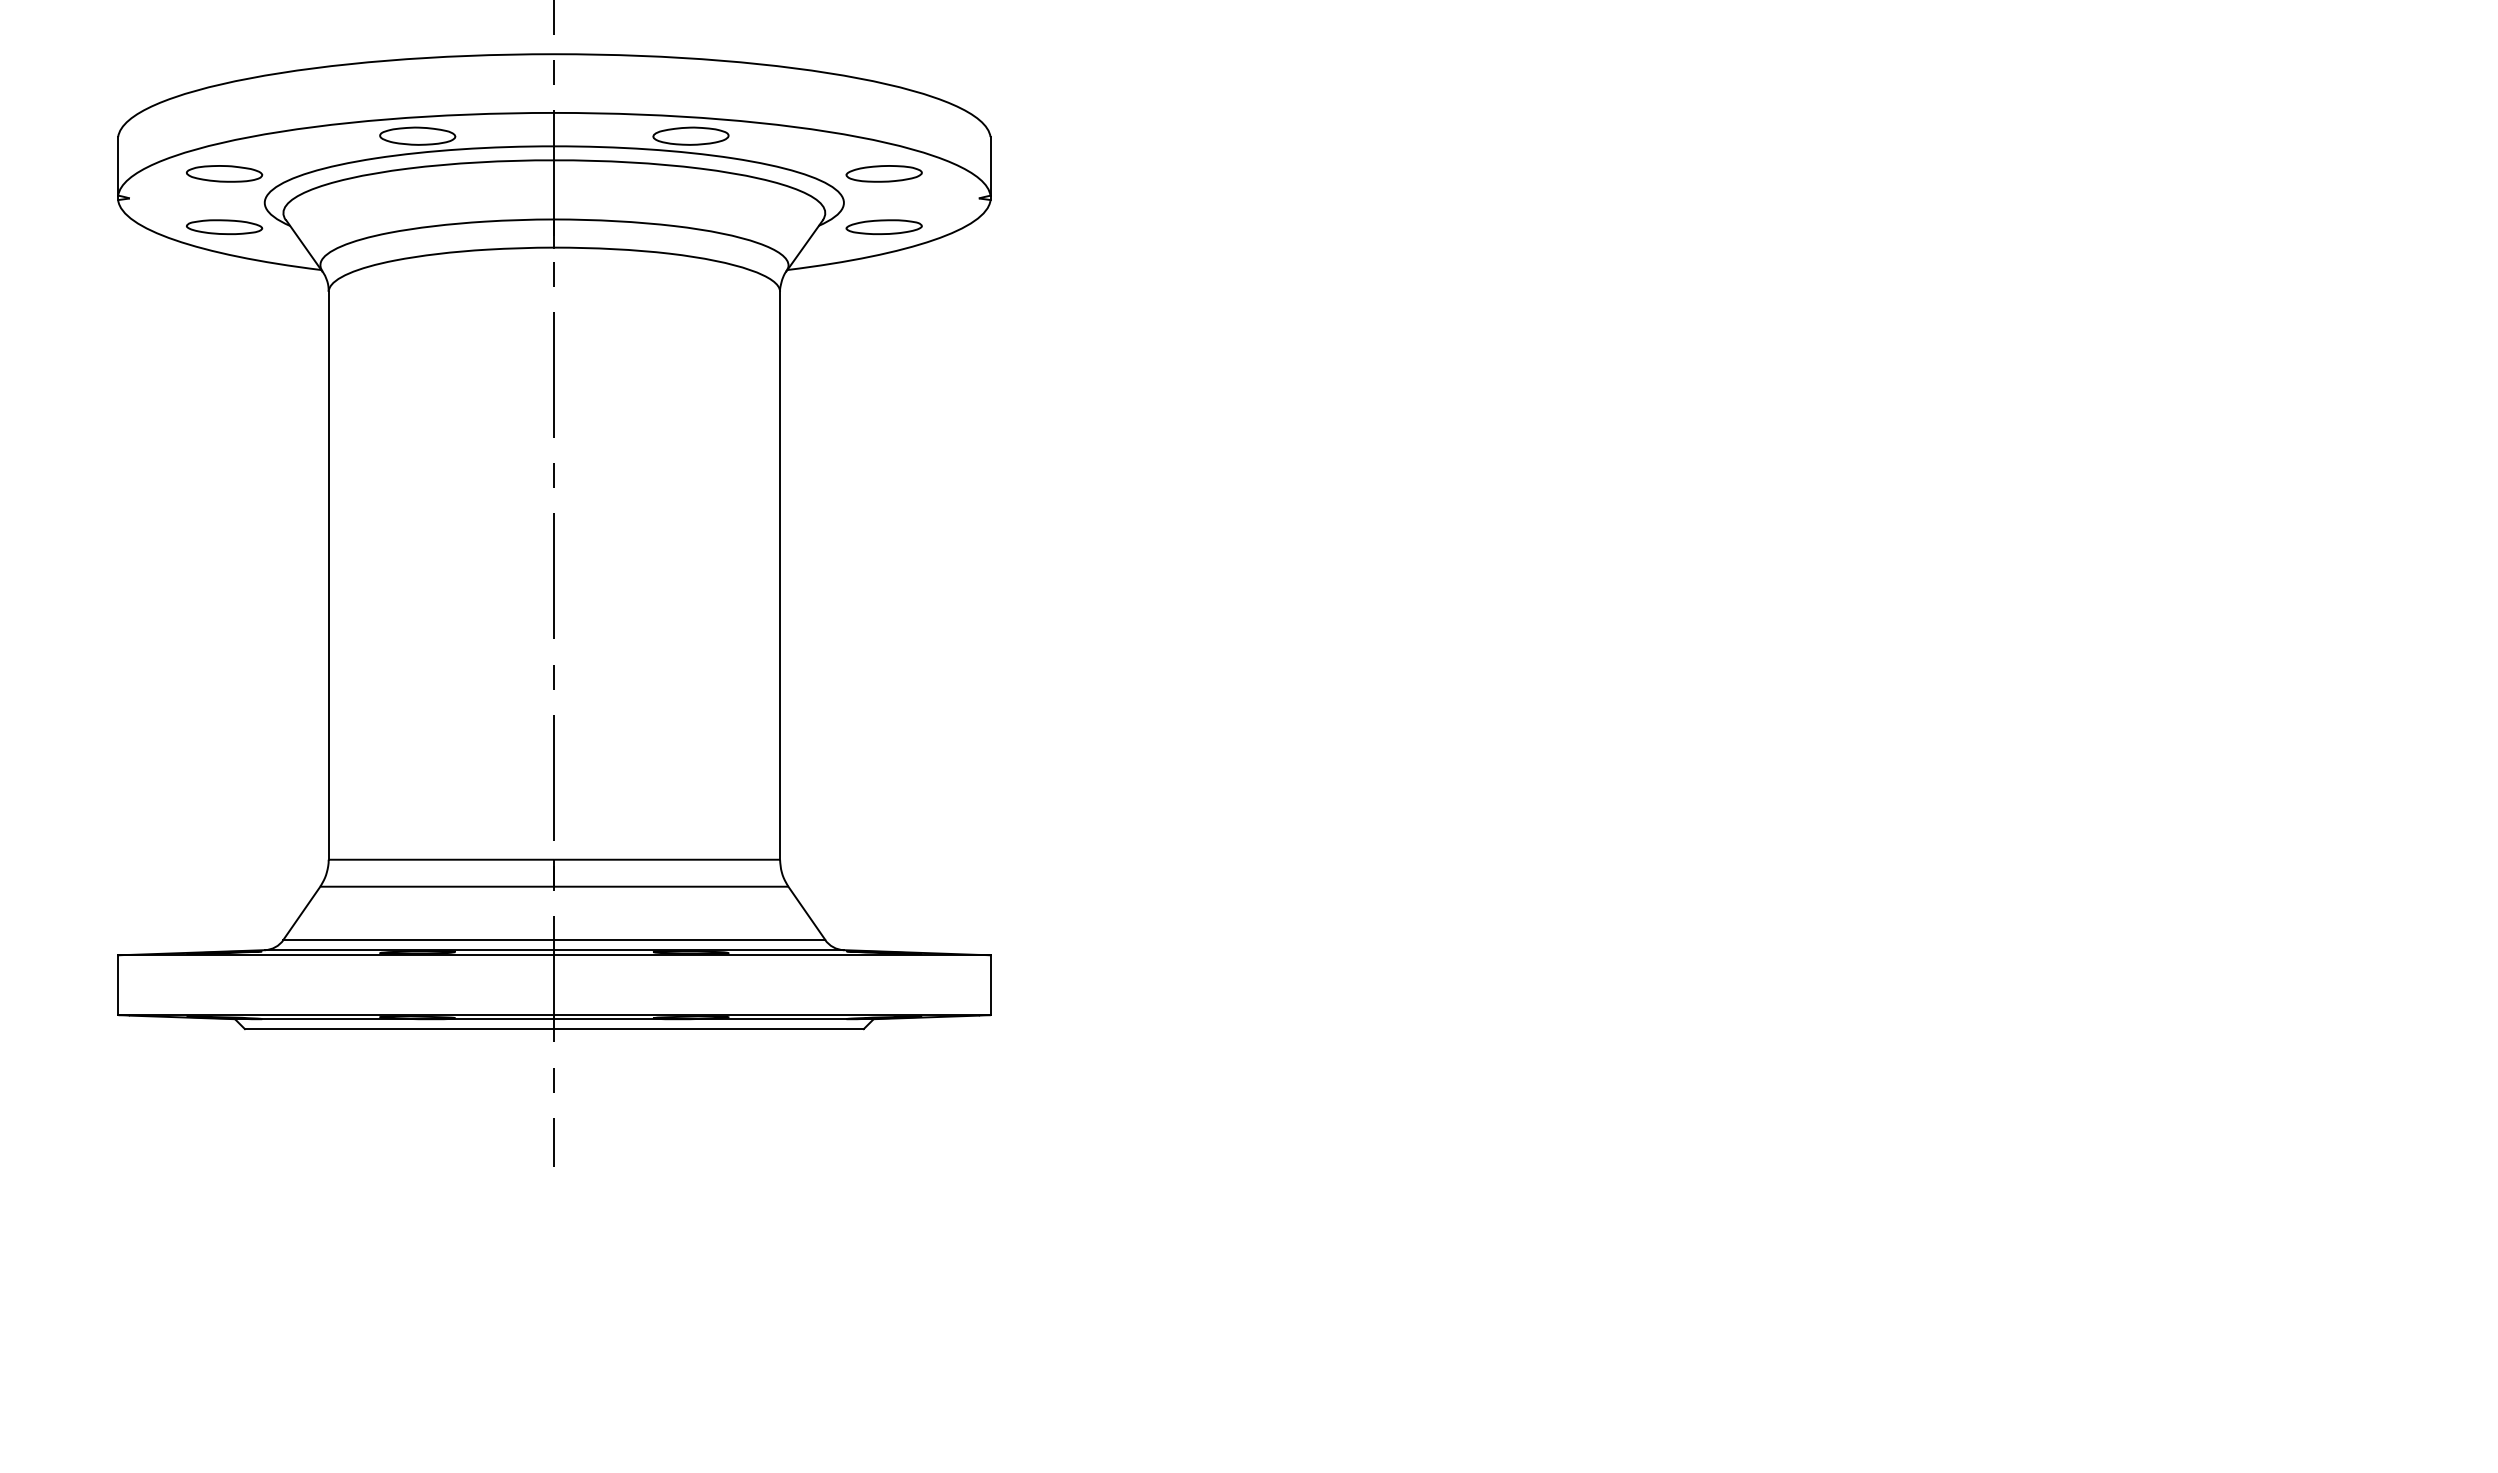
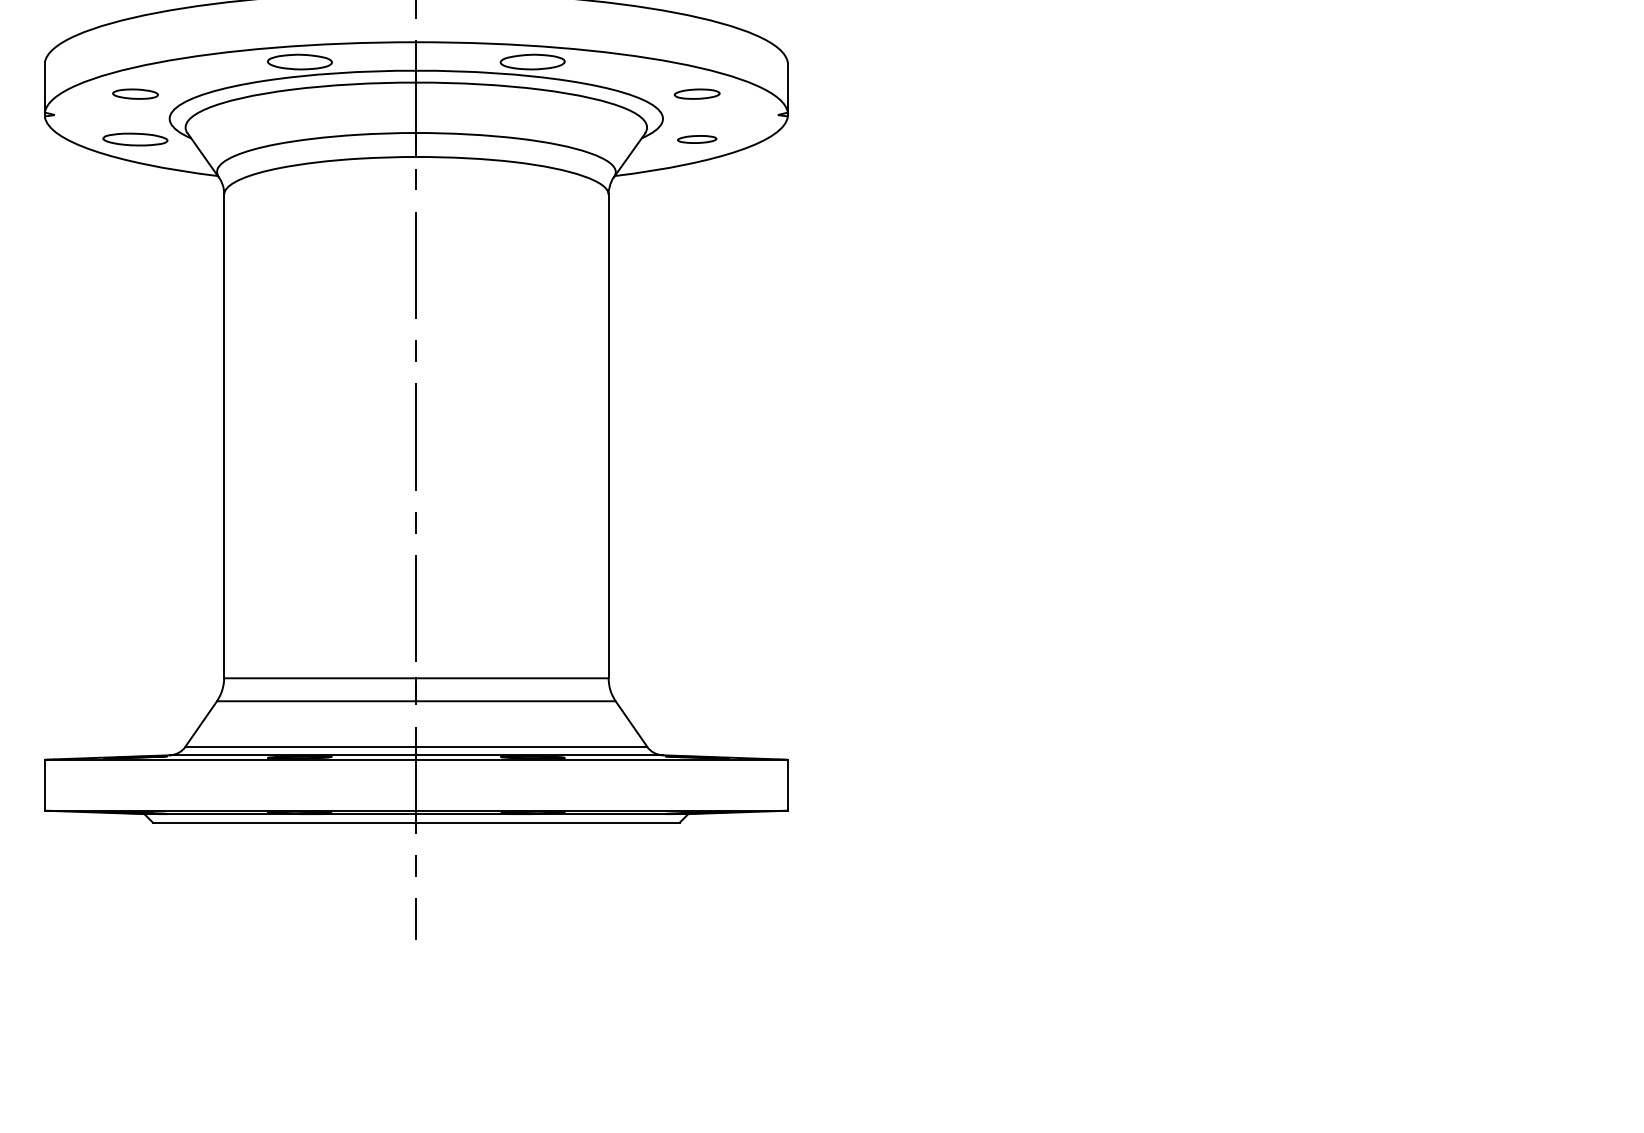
part: (224, 173) -> (135, 93), size x0.7
part: (883, 173) -> (696, 93), size x0.7
part: (883, 226) -> (696, 138), size x0.6

